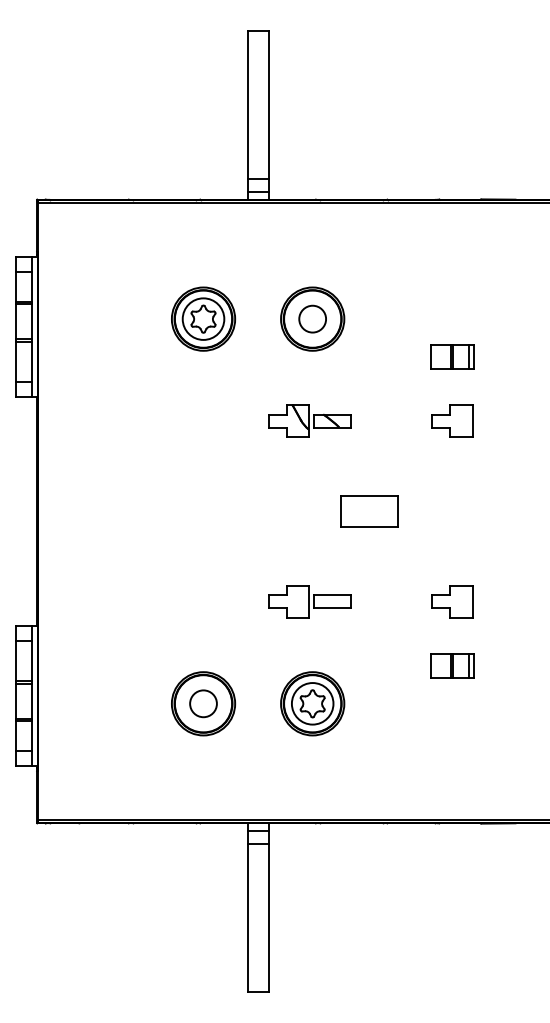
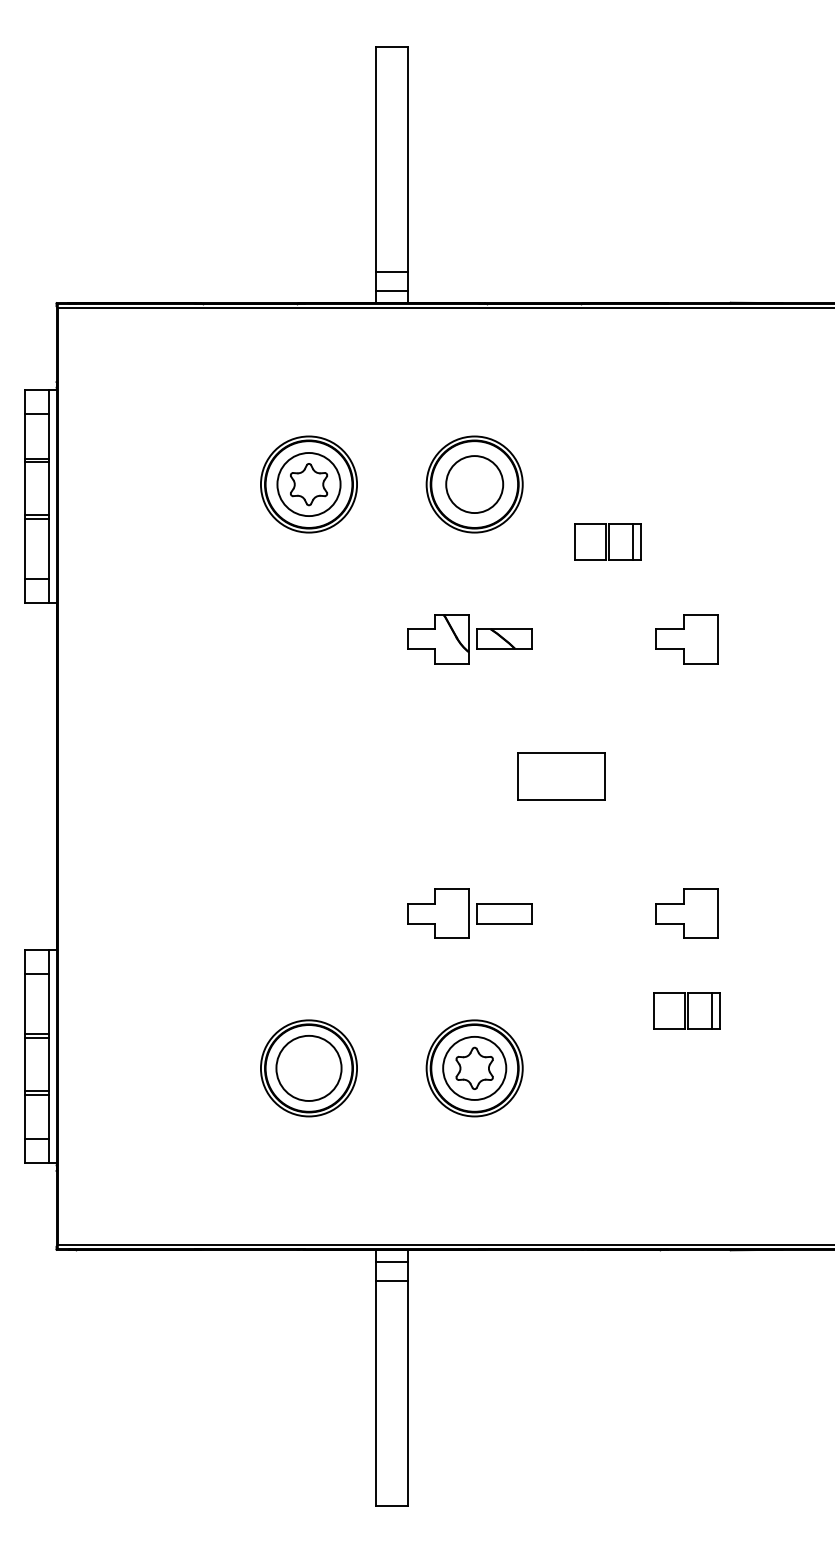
circle: (312, 318) -> (474, 483), size x1.4
part: (452, 356) -> (607, 541), moved
circle: (203, 703) -> (308, 1067), size x1.6

